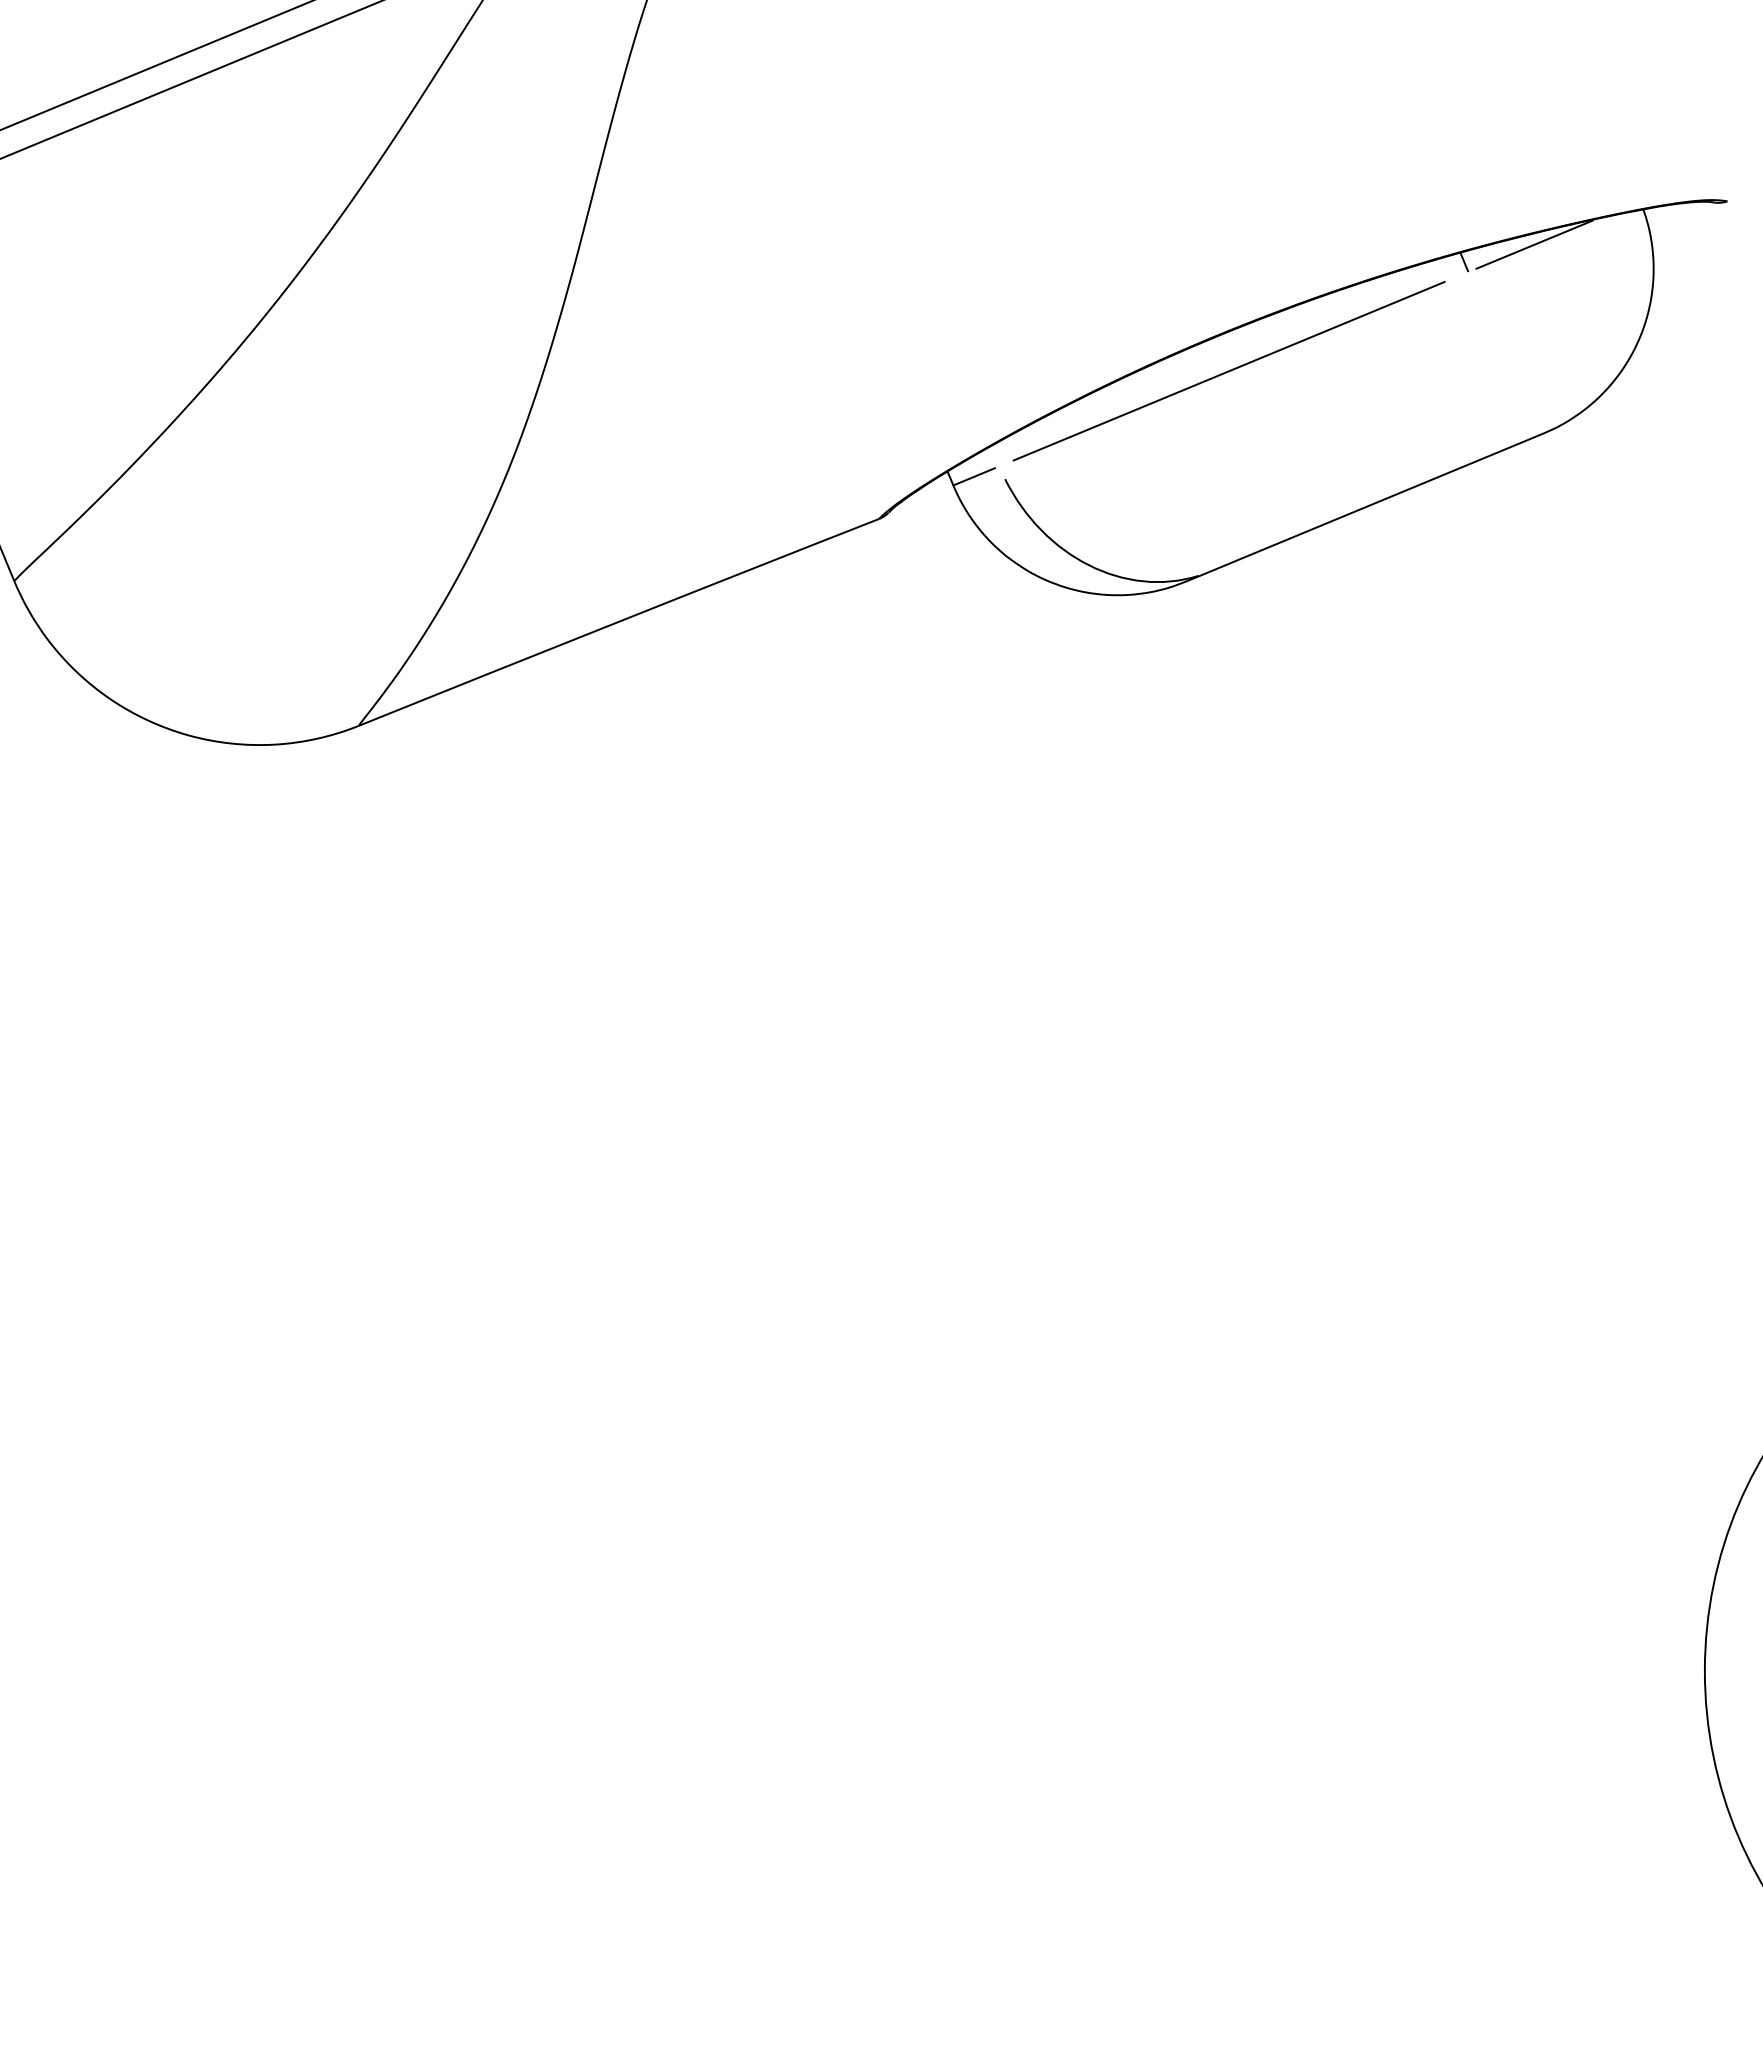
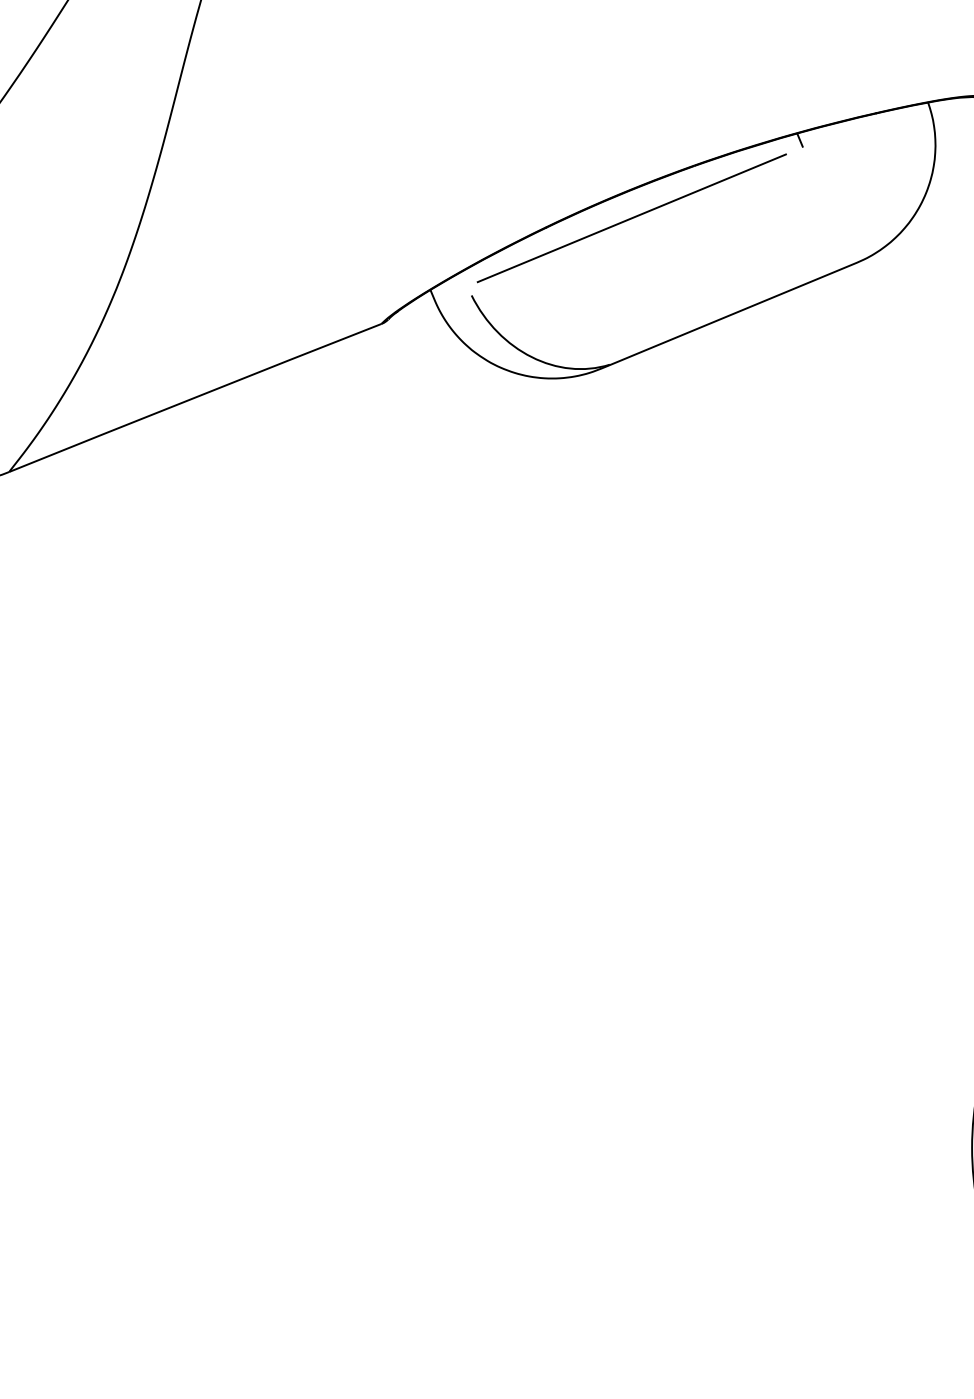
line: (1534, 244) -> (850, 127), removed
line: (973, 476) -> (449, 293), removed

